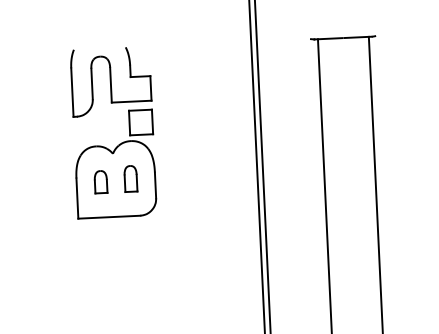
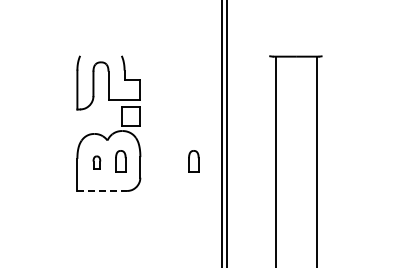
part: (221, 174) -> (193, 161), added
part: (100, 181) -> (96, 162), size x0.7
line: (109, 217) -> (102, 191), solid -> dashed

